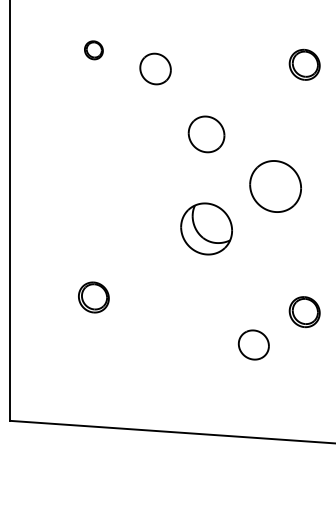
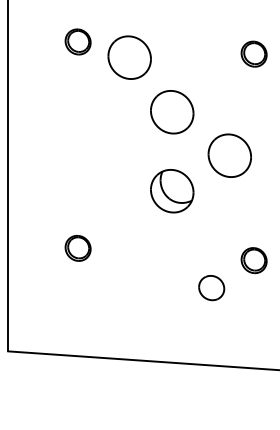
part: (93, 50) -> (77, 42), size x1.67
part: (155, 68) -> (129, 57), size x1.67
part: (206, 134) -> (172, 112), size x1.43

